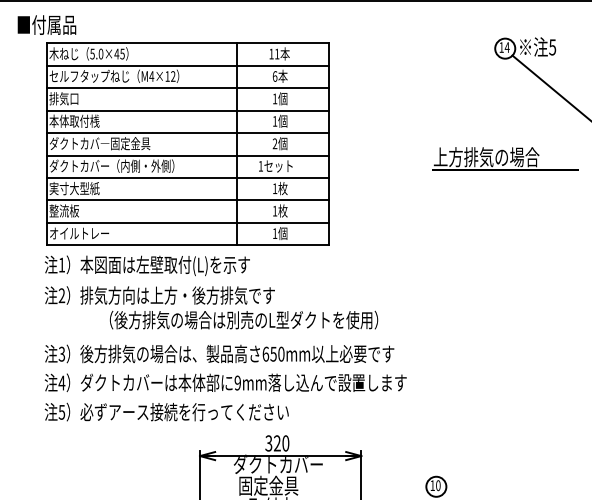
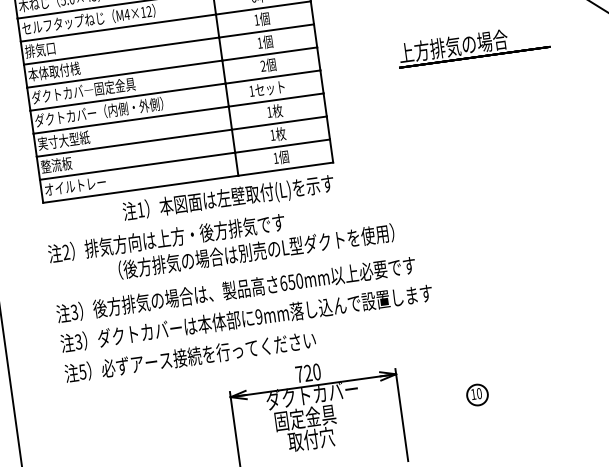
part: (505, 158) -> (473, 45), moved
text: (146, 265) -> (227, 198), moved
text: (61, 382) -> (78, 341), 4 -> 3
text: (268, 443) -> (299, 374), 320 -> 720

